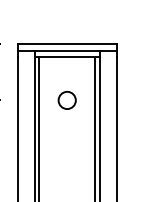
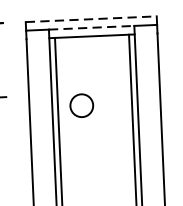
line: (67, 44) -> (91, 19), solid -> dashed
line: (67, 50) -> (91, 27), solid -> dashed
circle: (66, 100) -> (80, 105), moved

